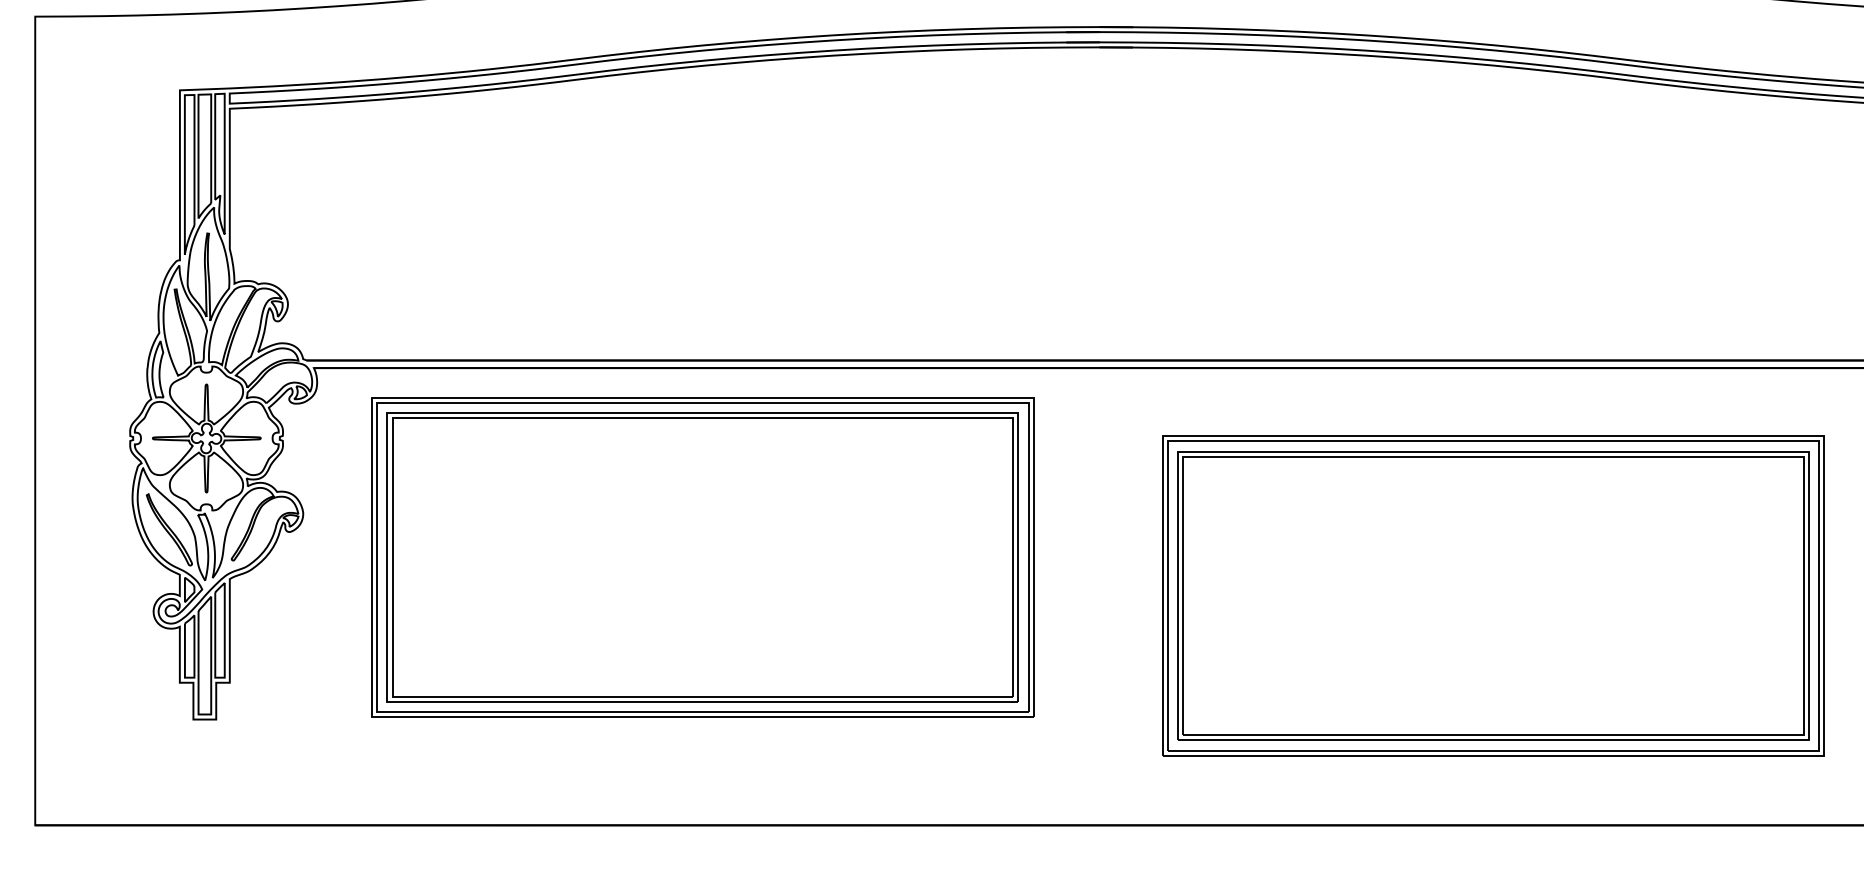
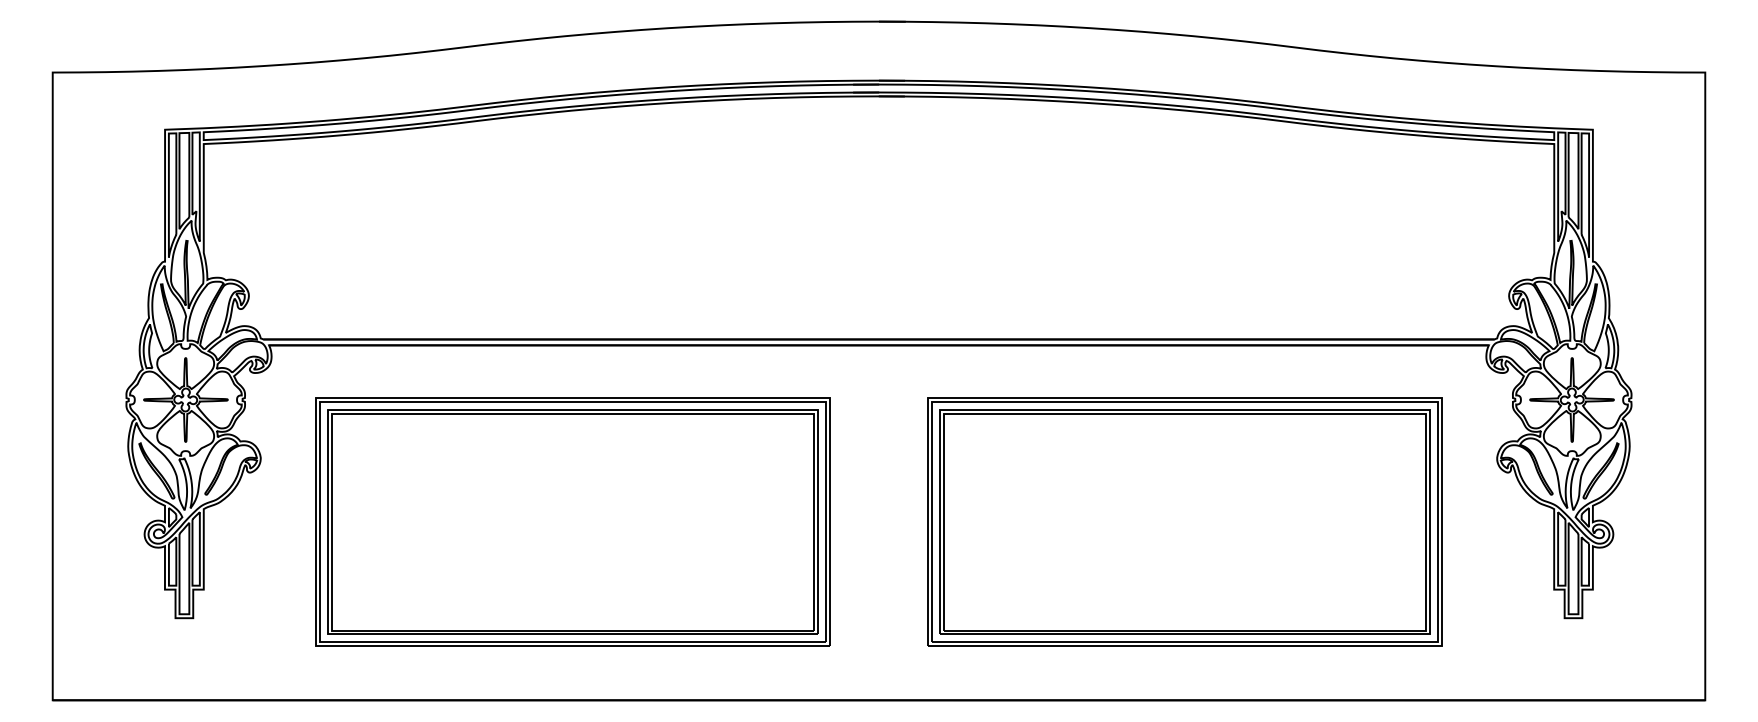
part: (702, 556) -> (572, 521), moved

